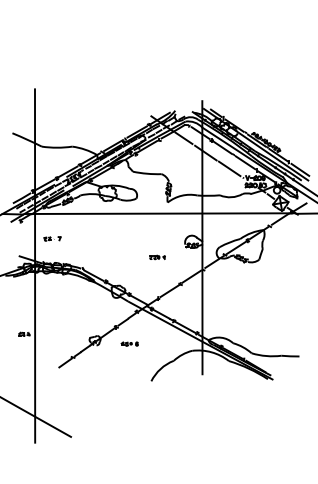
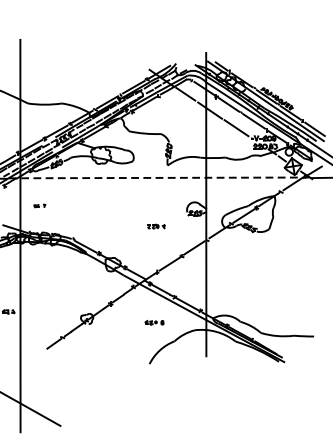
line: (160, 213) -> (159, 177), solid -> dashed
part: (52, 238) -> (39, 205), size x0.6
part: (129, 343) -> (154, 322), moved

